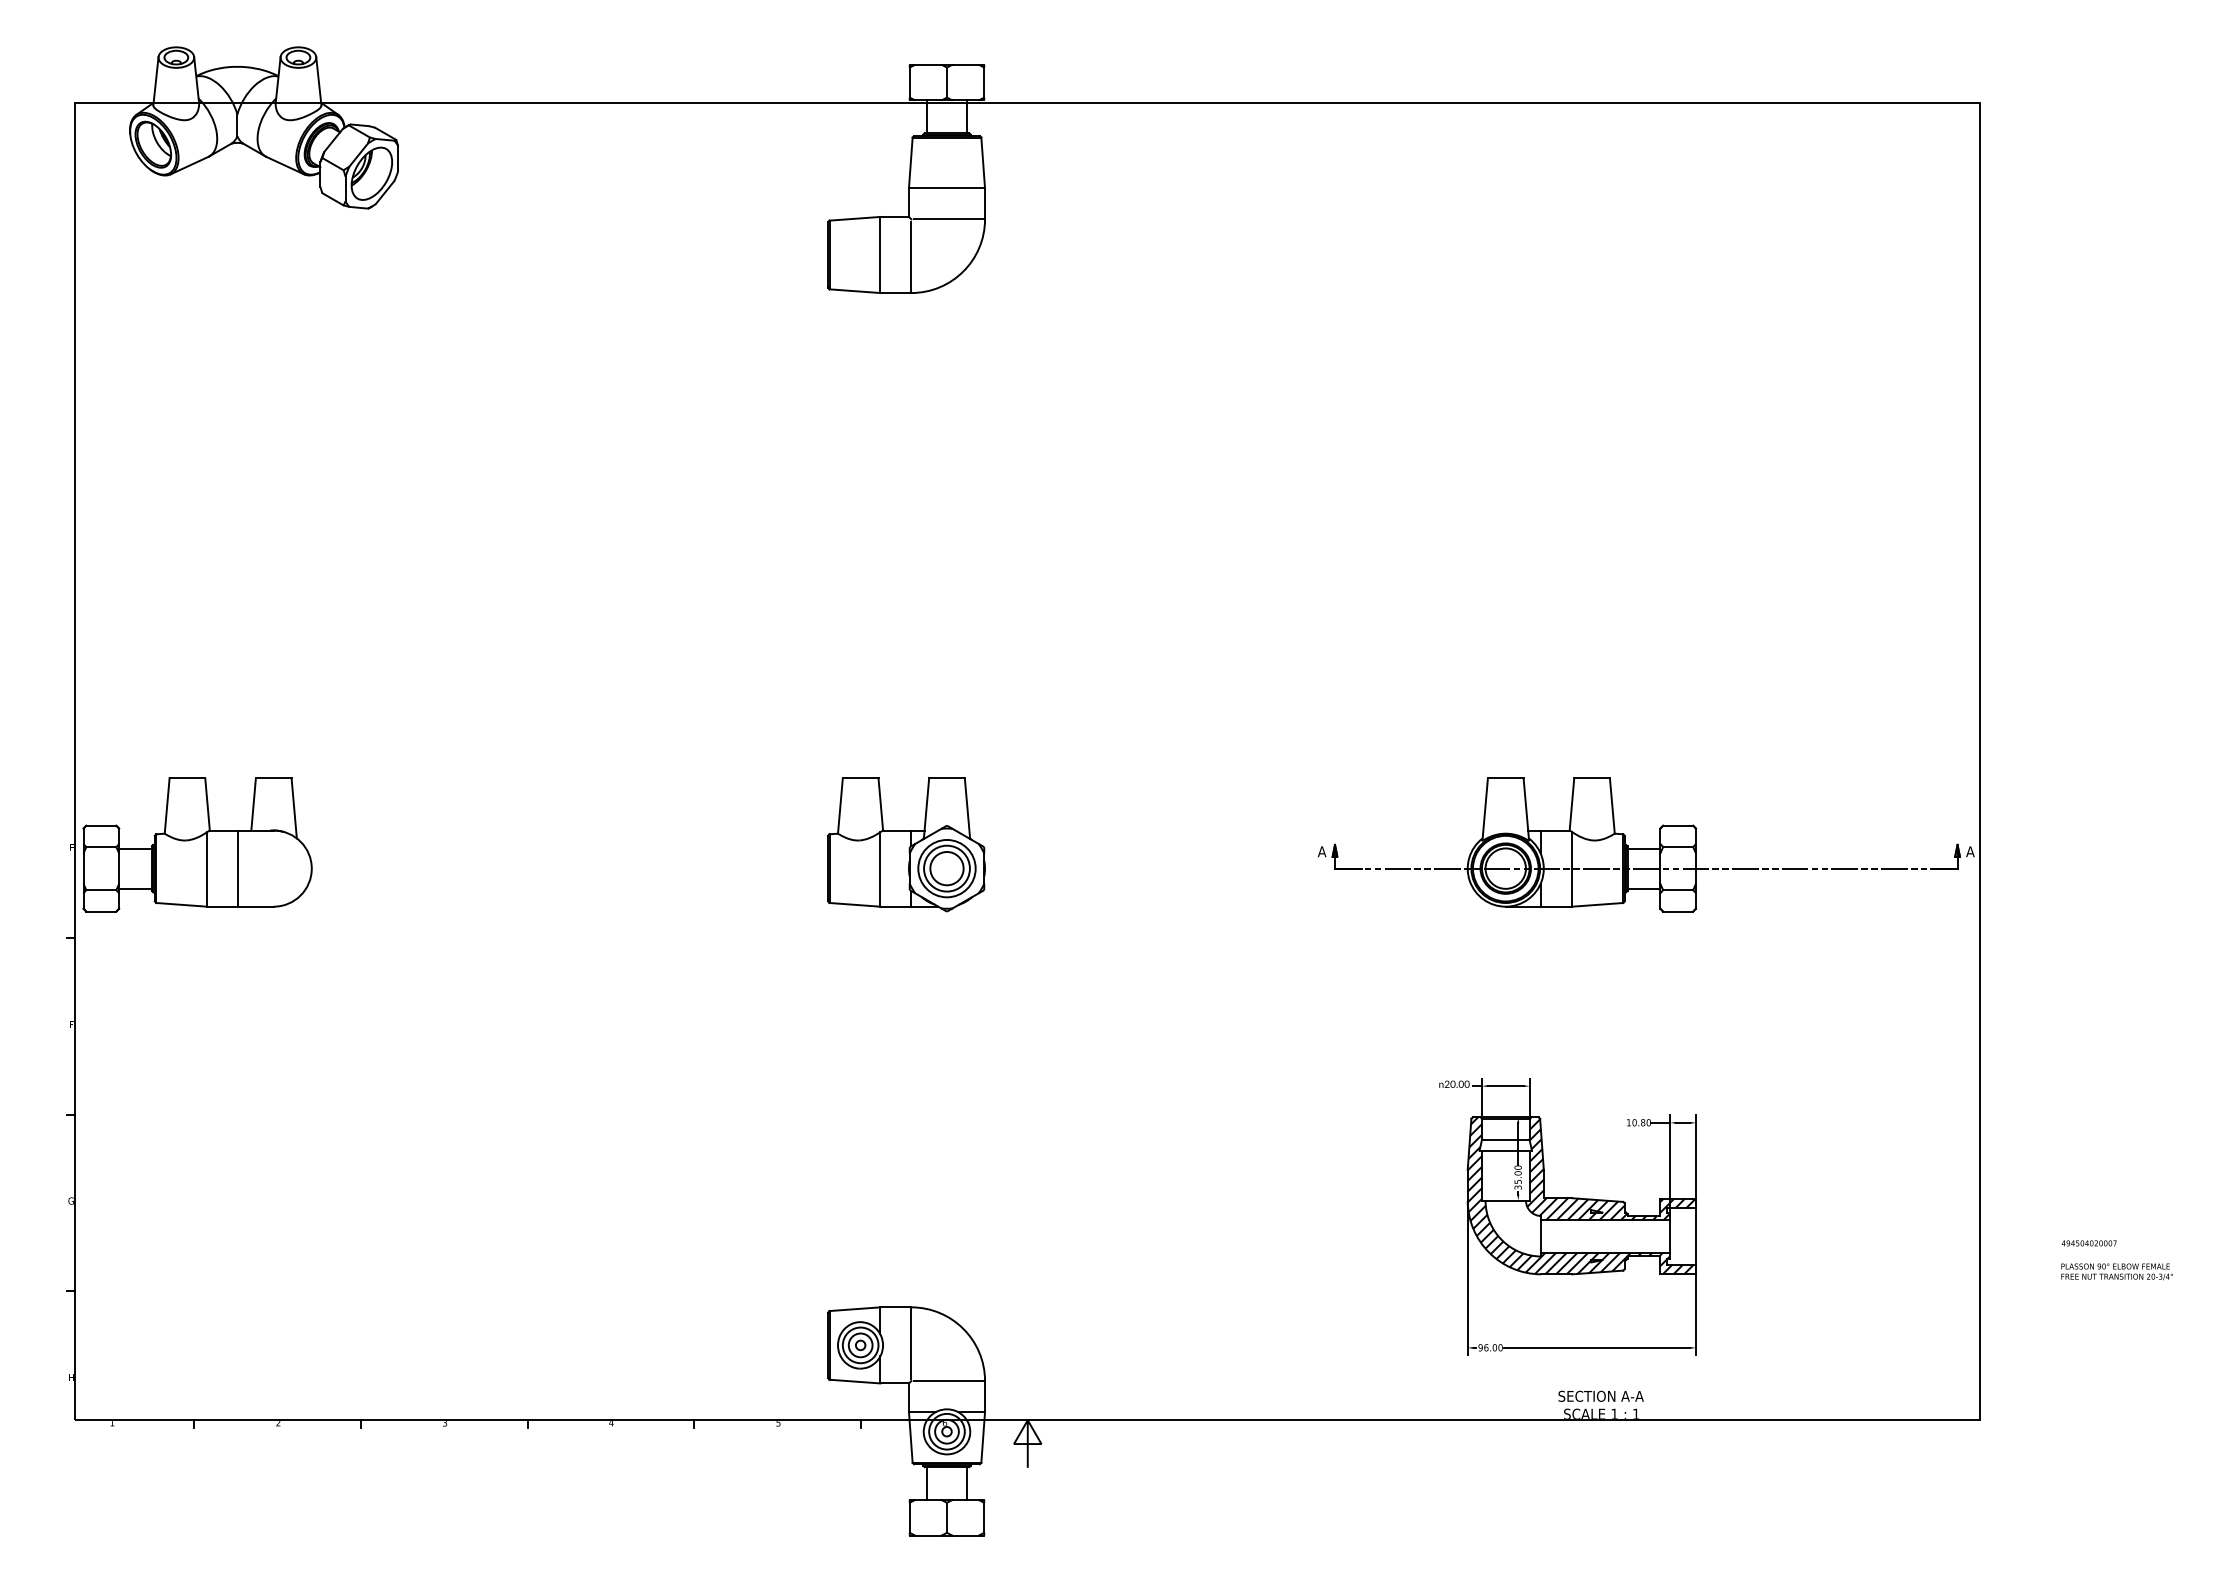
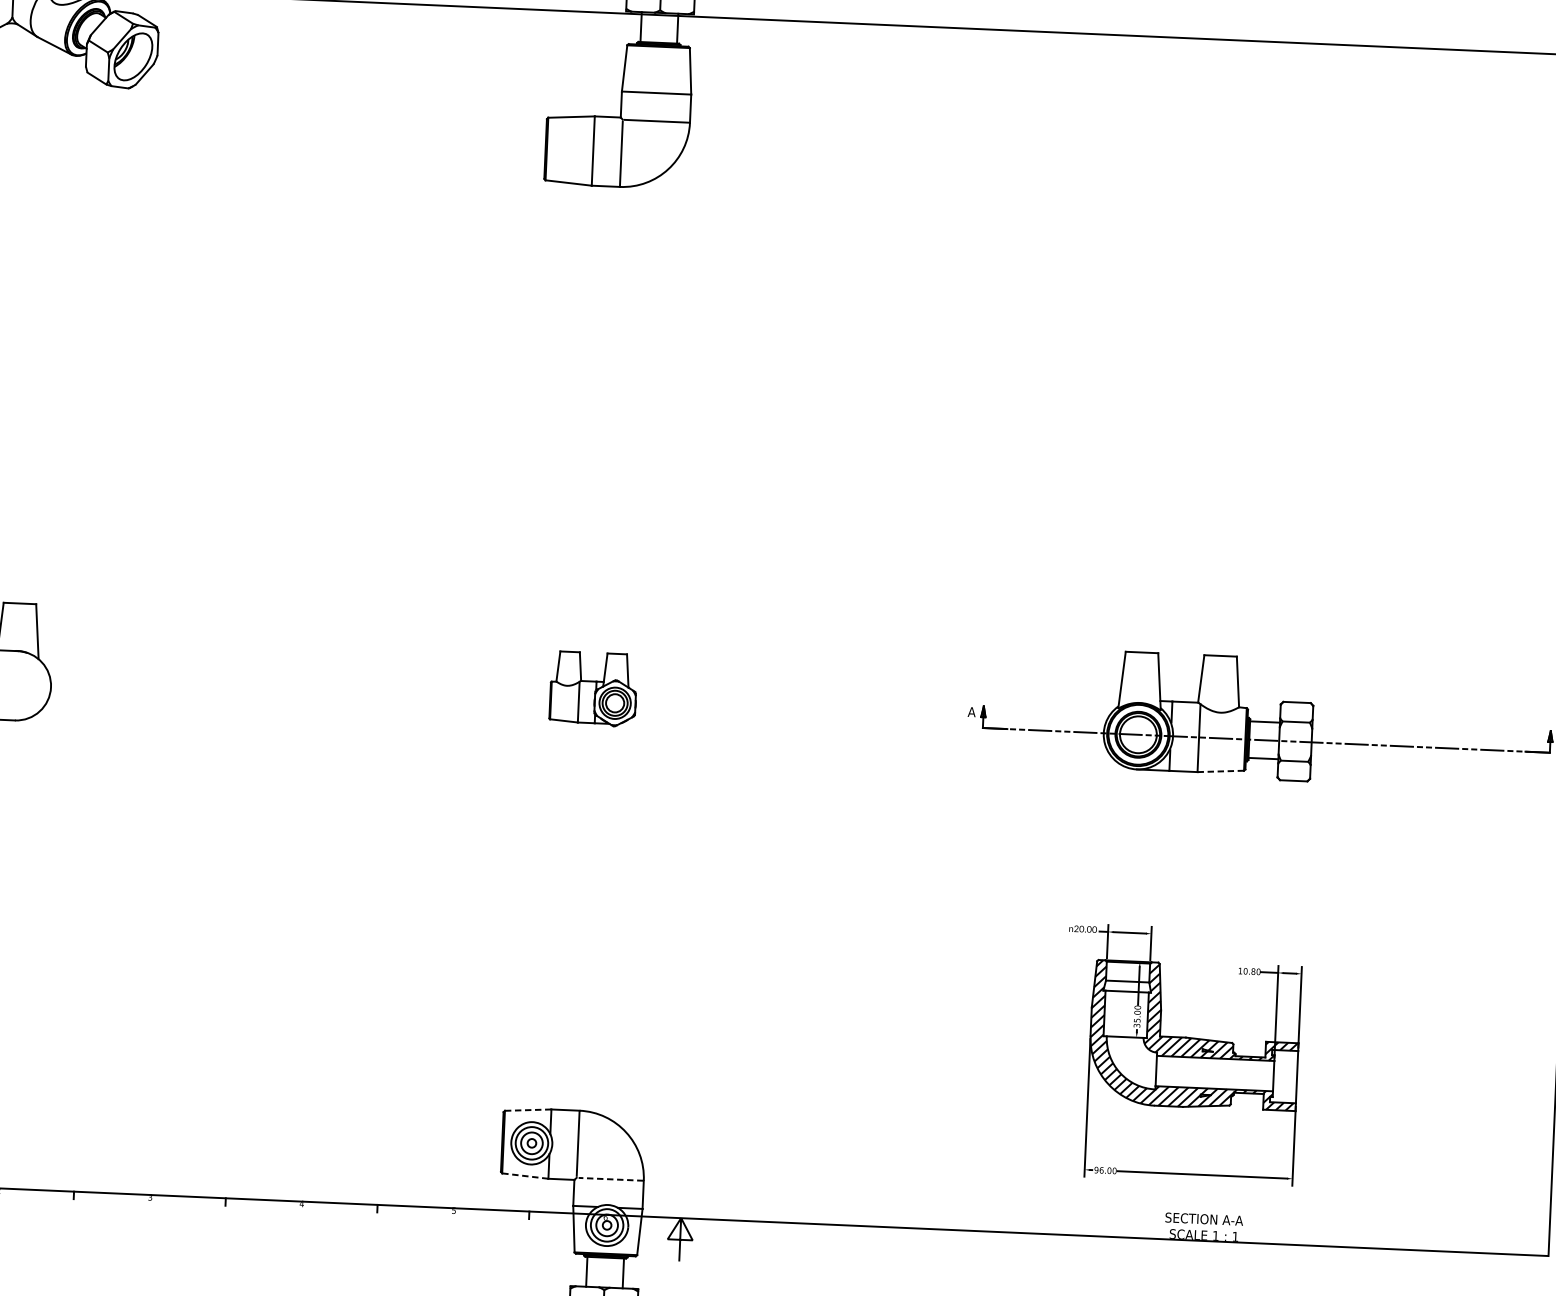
part: (906, 844) -> (593, 688), size x0.6
line: (1597, 904) -> (1220, 771), solid -> dashed
line: (854, 1309) -> (527, 1110), solid -> dashed
line: (854, 1381) -> (524, 1175), solid -> dashed
line: (949, 1381) -> (611, 1179), solid -> dashed

